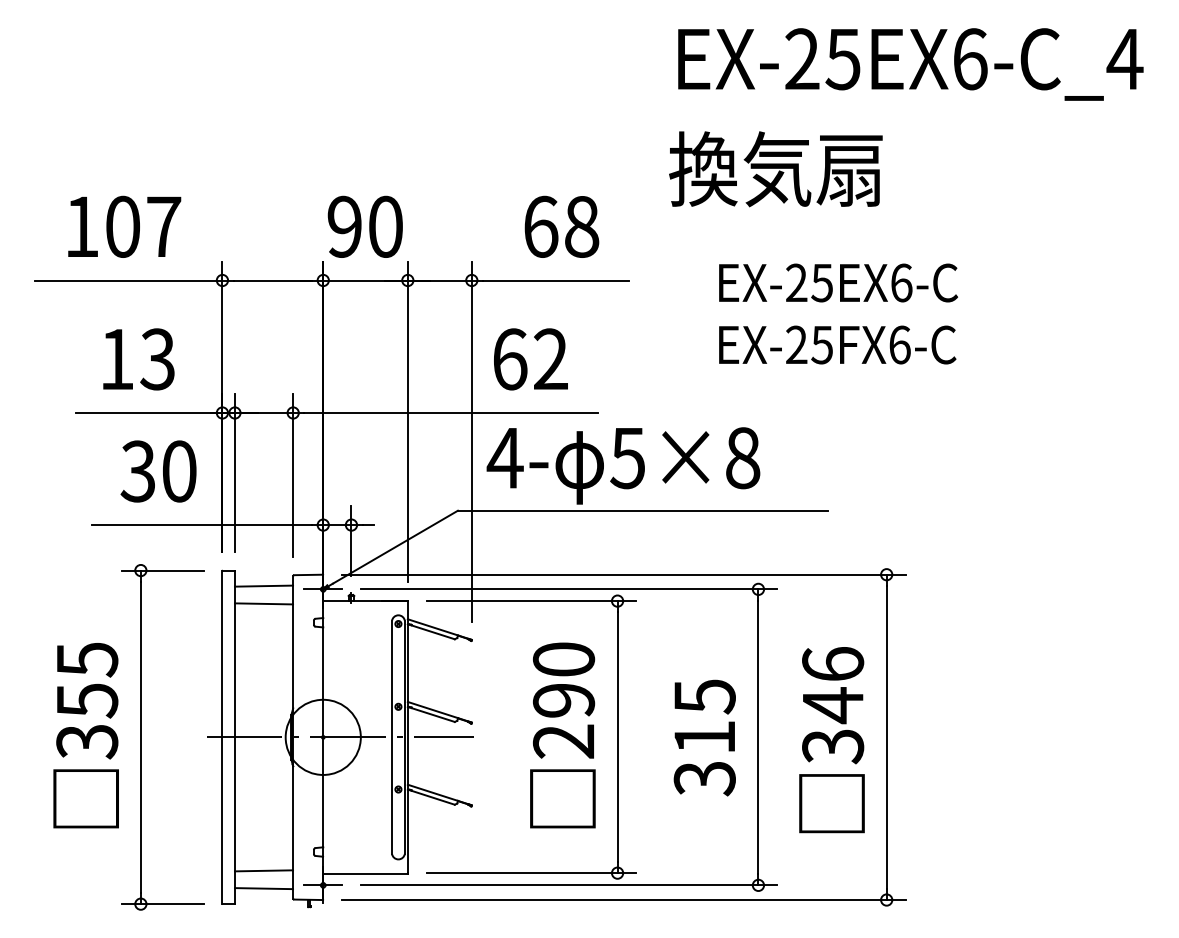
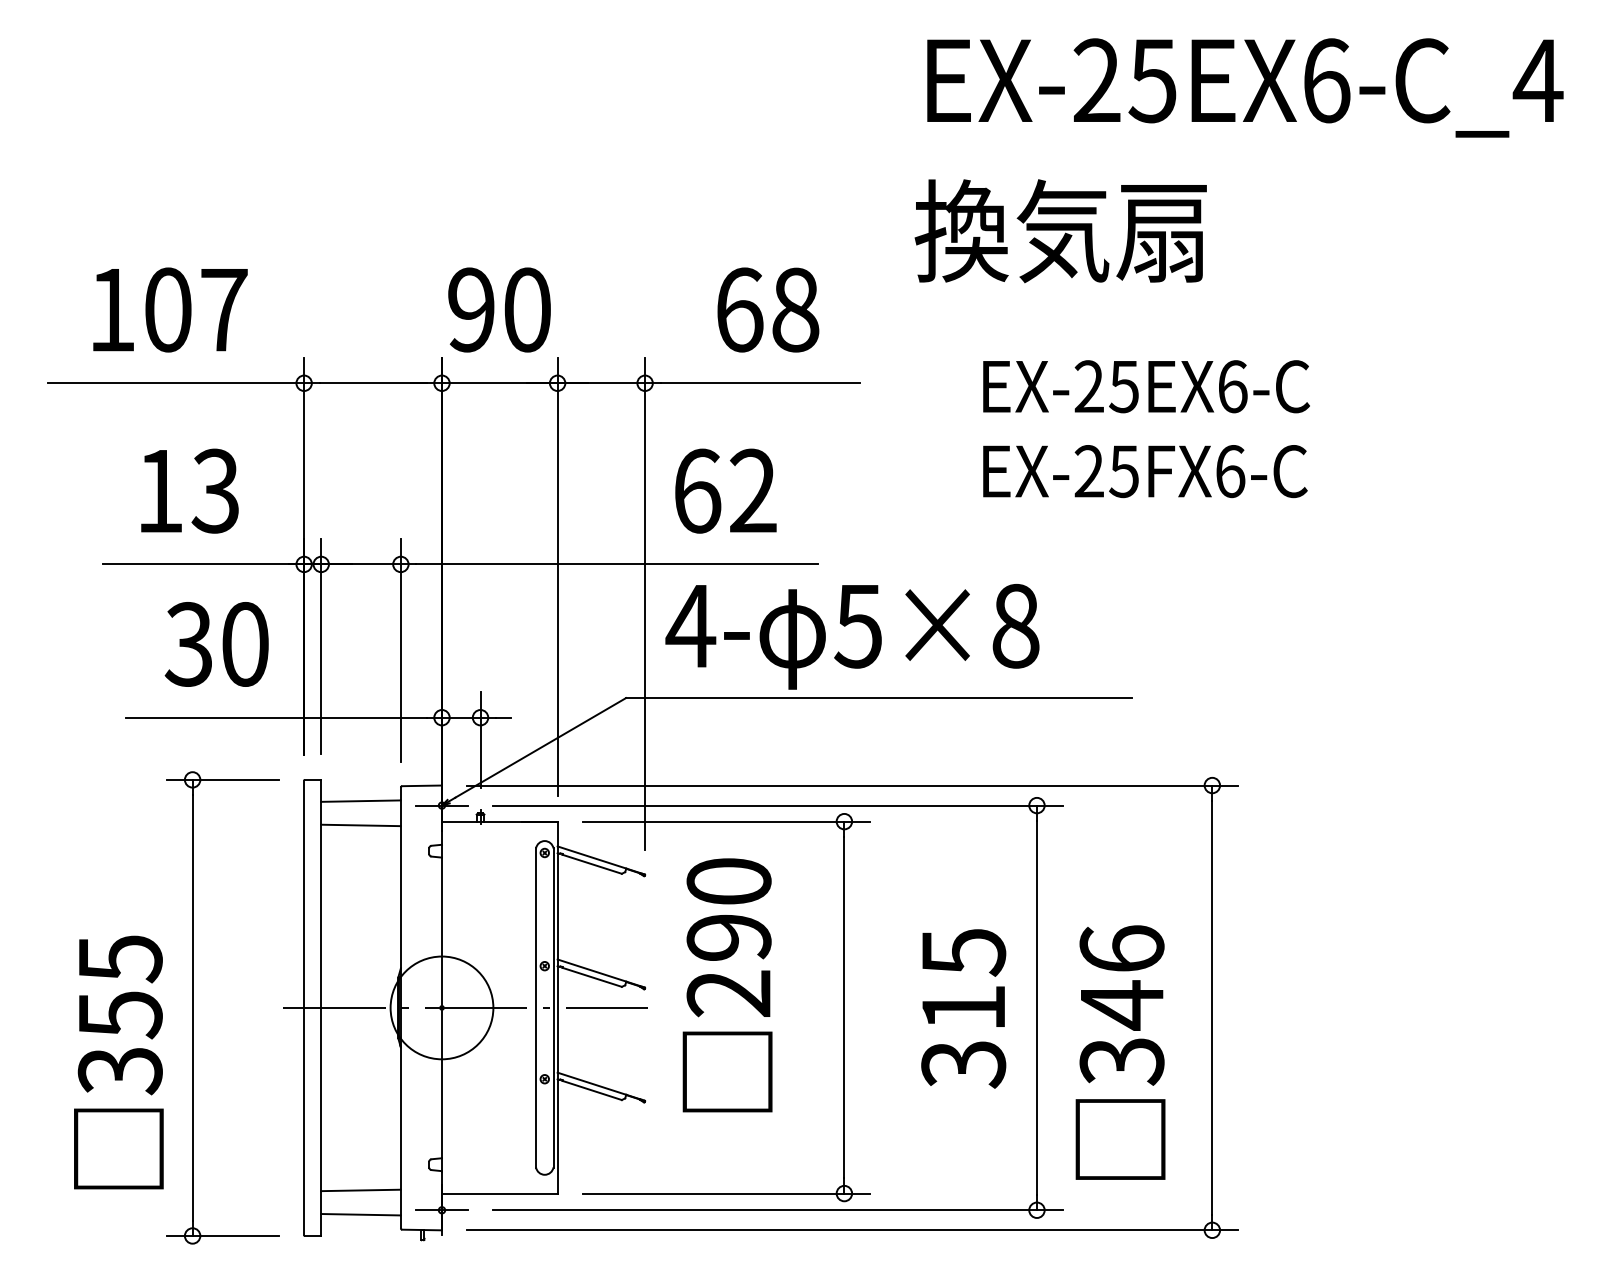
text: (85, 735) -> (118, 1062), moved
text: (562, 735) -> (727, 985), moved
text: (831, 739) -> (1120, 1052), moved

